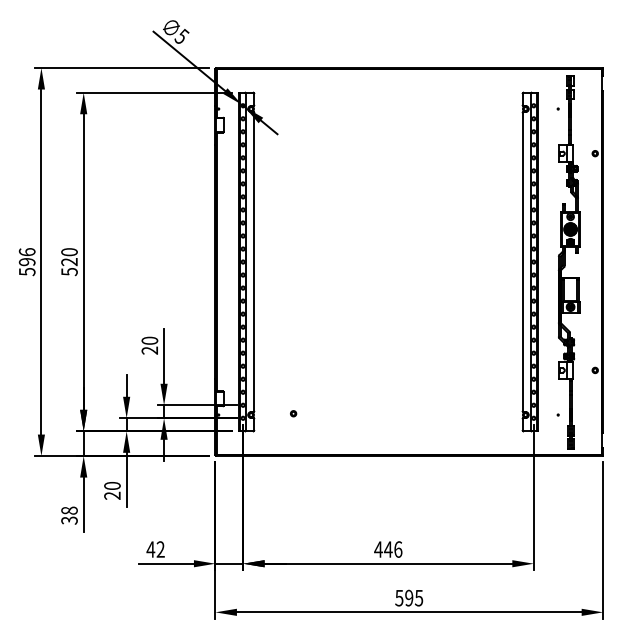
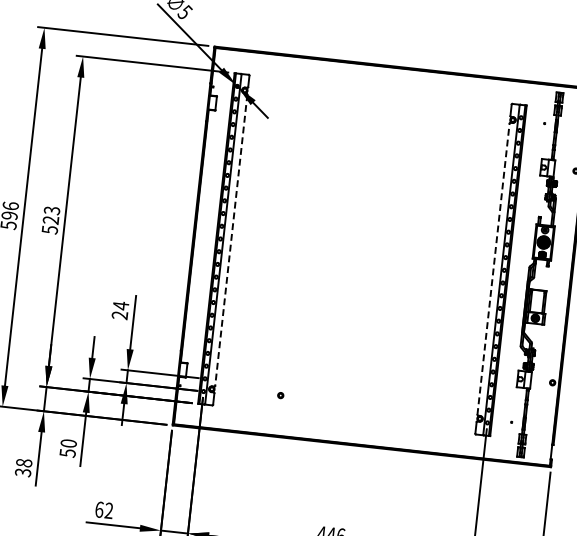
text: (69, 252) -> (52, 210), 520 -> 523
line: (522, 261) -> (493, 268), solid -> dashed
line: (254, 262) -> (231, 240), solid -> dashed
text: (149, 340) -> (120, 305), 20 -> 24
part: (293, 413) -> (280, 395), moved
text: (112, 495) -> (67, 452), 20 -> 50
text: (150, 549) -> (99, 509), 42 -> 62

